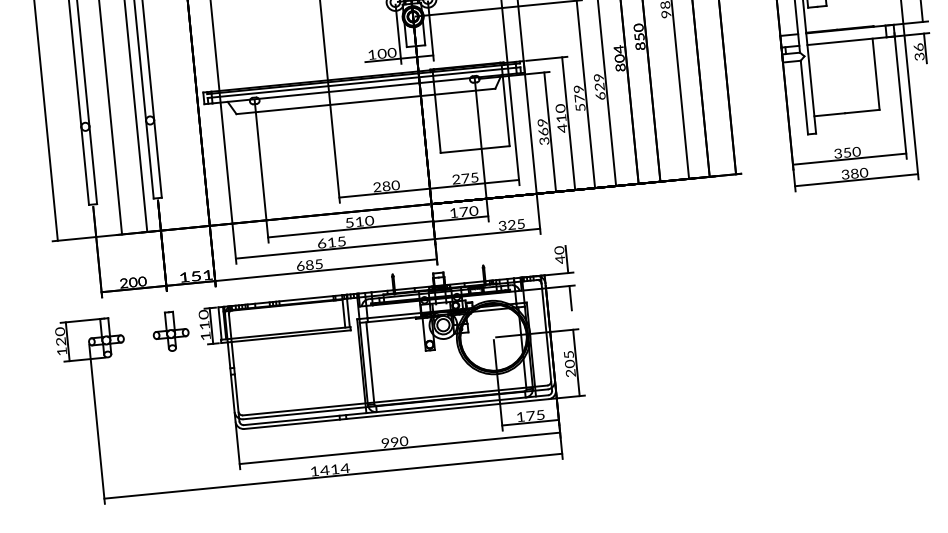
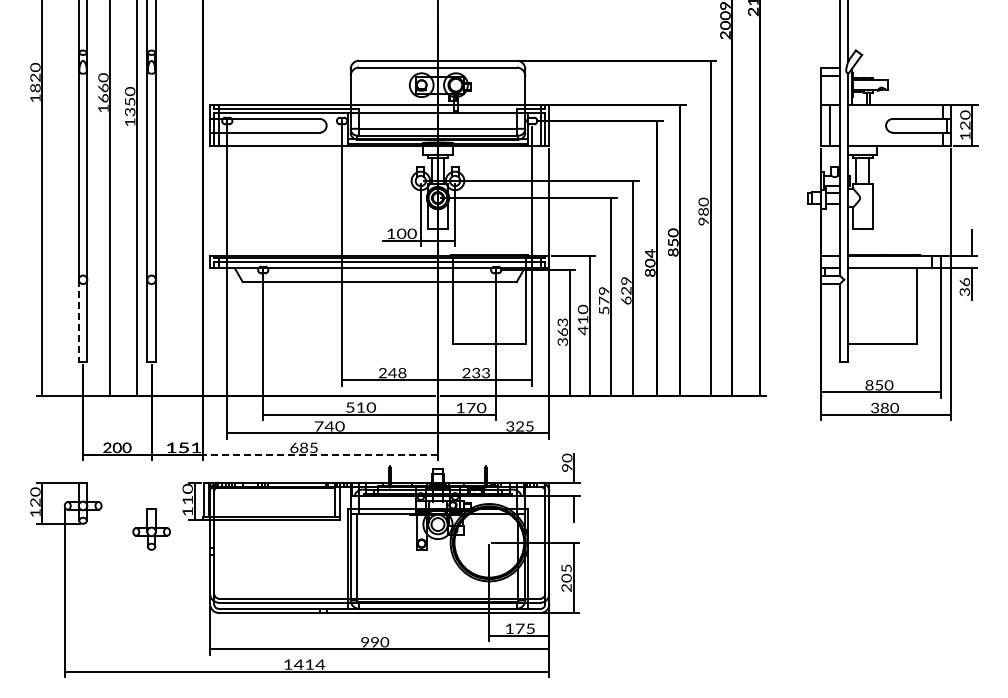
text: (542, 122) -> (562, 322), 369 -> 363
text: (838, 153) -> (869, 385), 350 -> 850
line: (84, 166) -> (78, 321), solid -> dashed
text: (469, 177) -> (480, 372), 275 -> 233
text: (391, 185) -> (397, 372), 280 -> 248
text: (331, 242) -> (329, 426), 615 -> 740
text: (560, 259) -> (567, 467), 40 -> 90
line: (325, 269) -> (320, 454), solid -> dashed
part: (170, 331) -> (151, 529), moved

